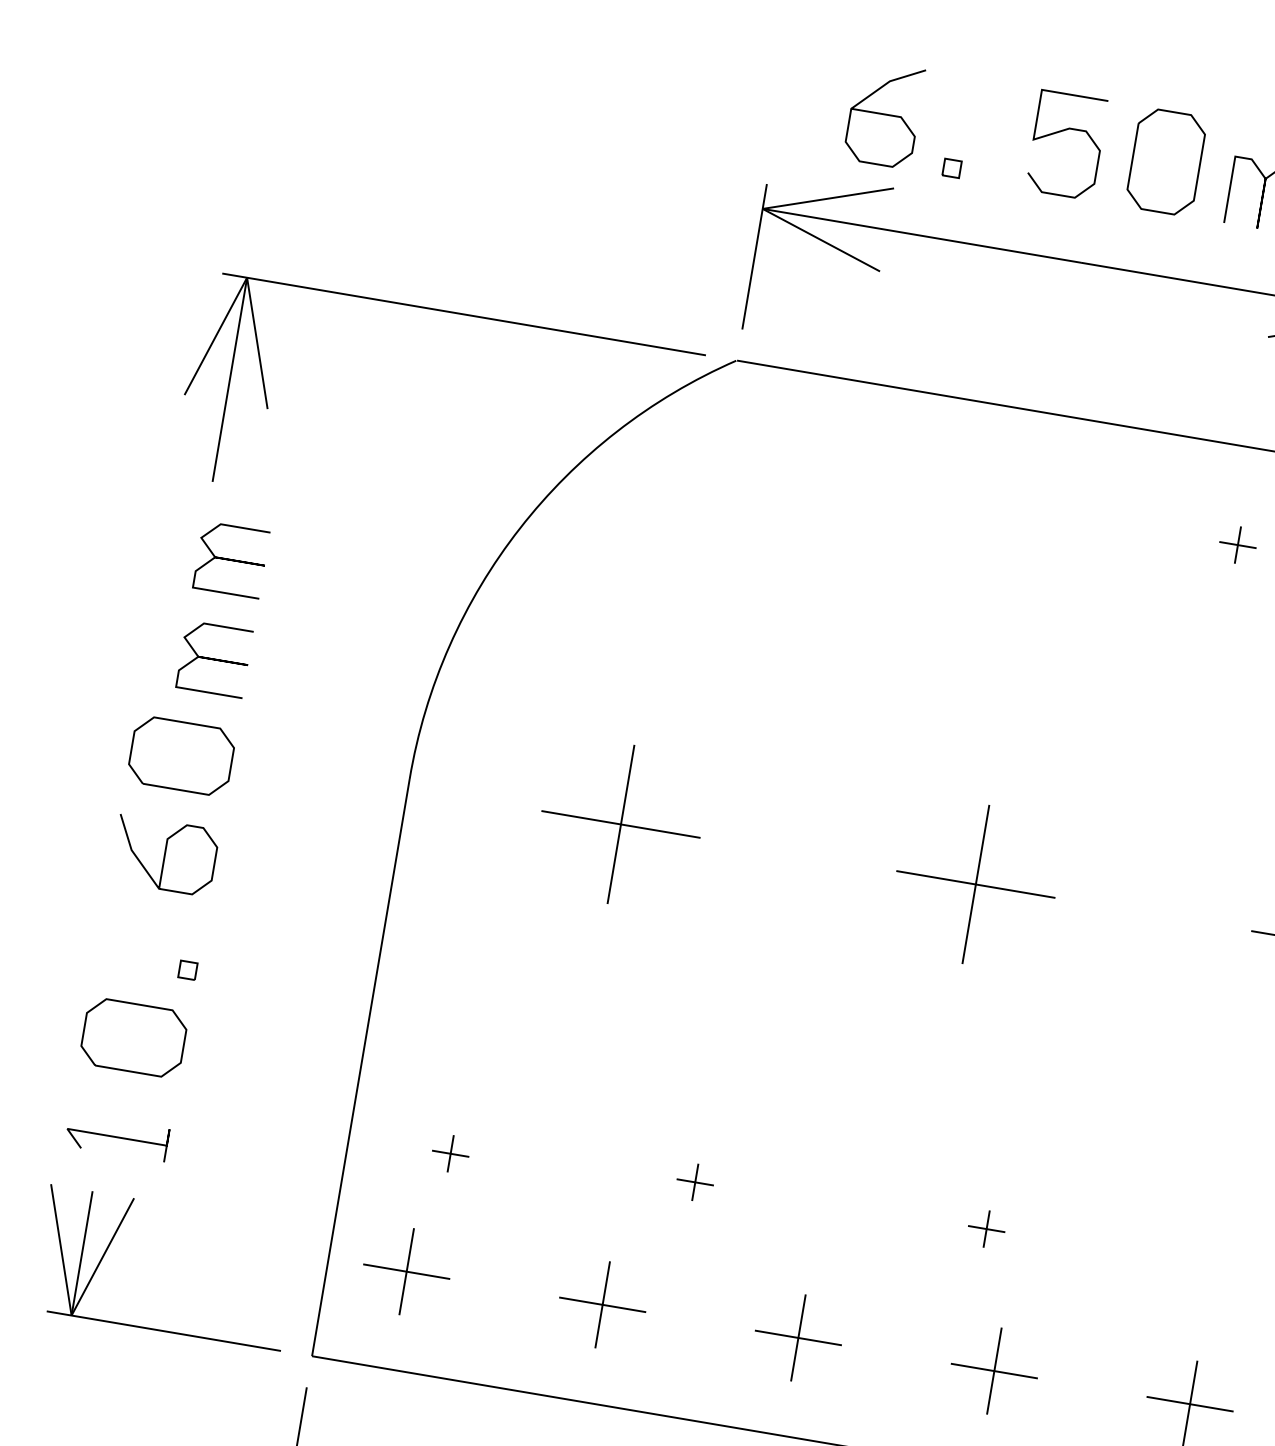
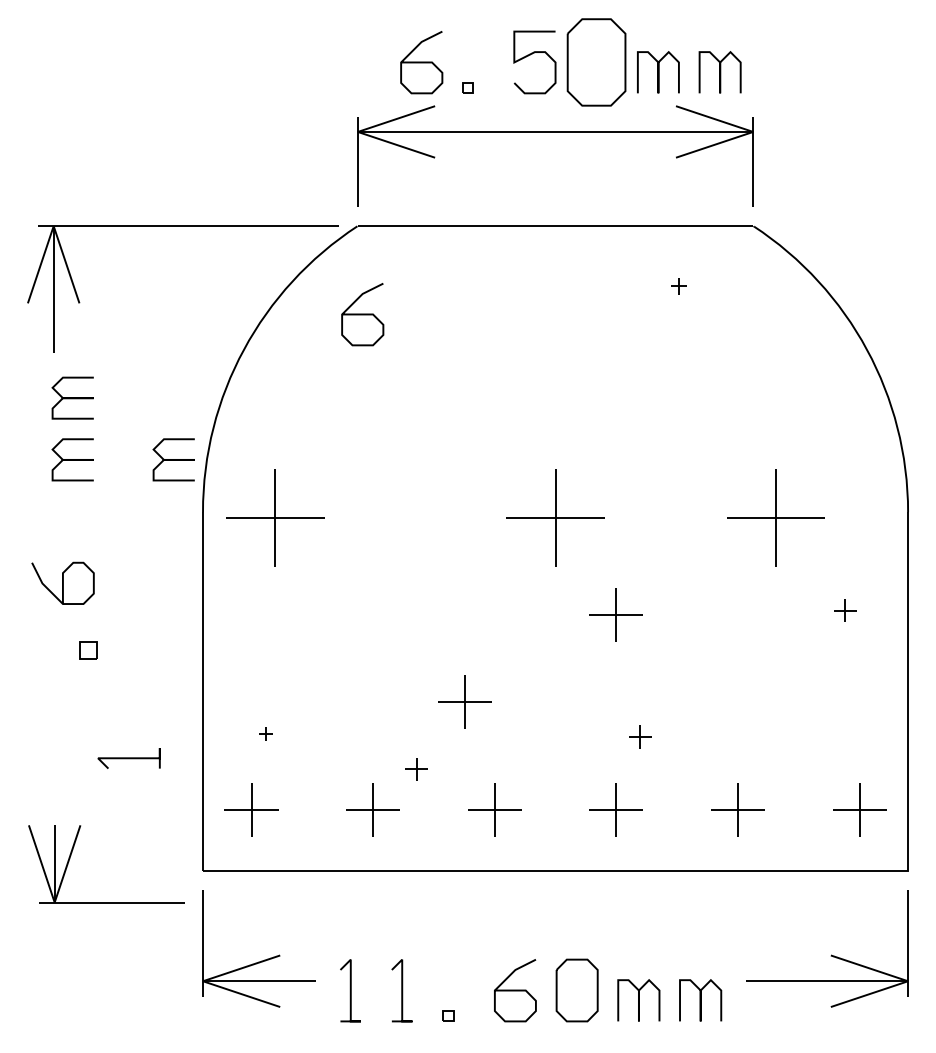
part: (1165, 162) -> (596, 62), size x1.4
curve: (720, 504) -> (362, 314), added
part: (1238, 545) -> (679, 286), size x0.7
curve: (376, 686) -> (173, 459), added
part: (180, 755) -> (62, 521), removed
part: (621, 823) -> (275, 517), moved
part: (187, 969) -> (88, 649), size x1.6
part: (133, 1037) -> (62, 696), removed
part: (1046, 1056) -> (615, 614), added
line: (116, 1137) -> (128, 758), moved
part: (449, 1154) -> (265, 734), size x0.6
part: (779, 1155) -> (464, 701), added
part: (695, 1182) -> (416, 769), moved
part: (987, 1228) -> (640, 736), moved
part: (113, 1239) -> (72, 852), moved

